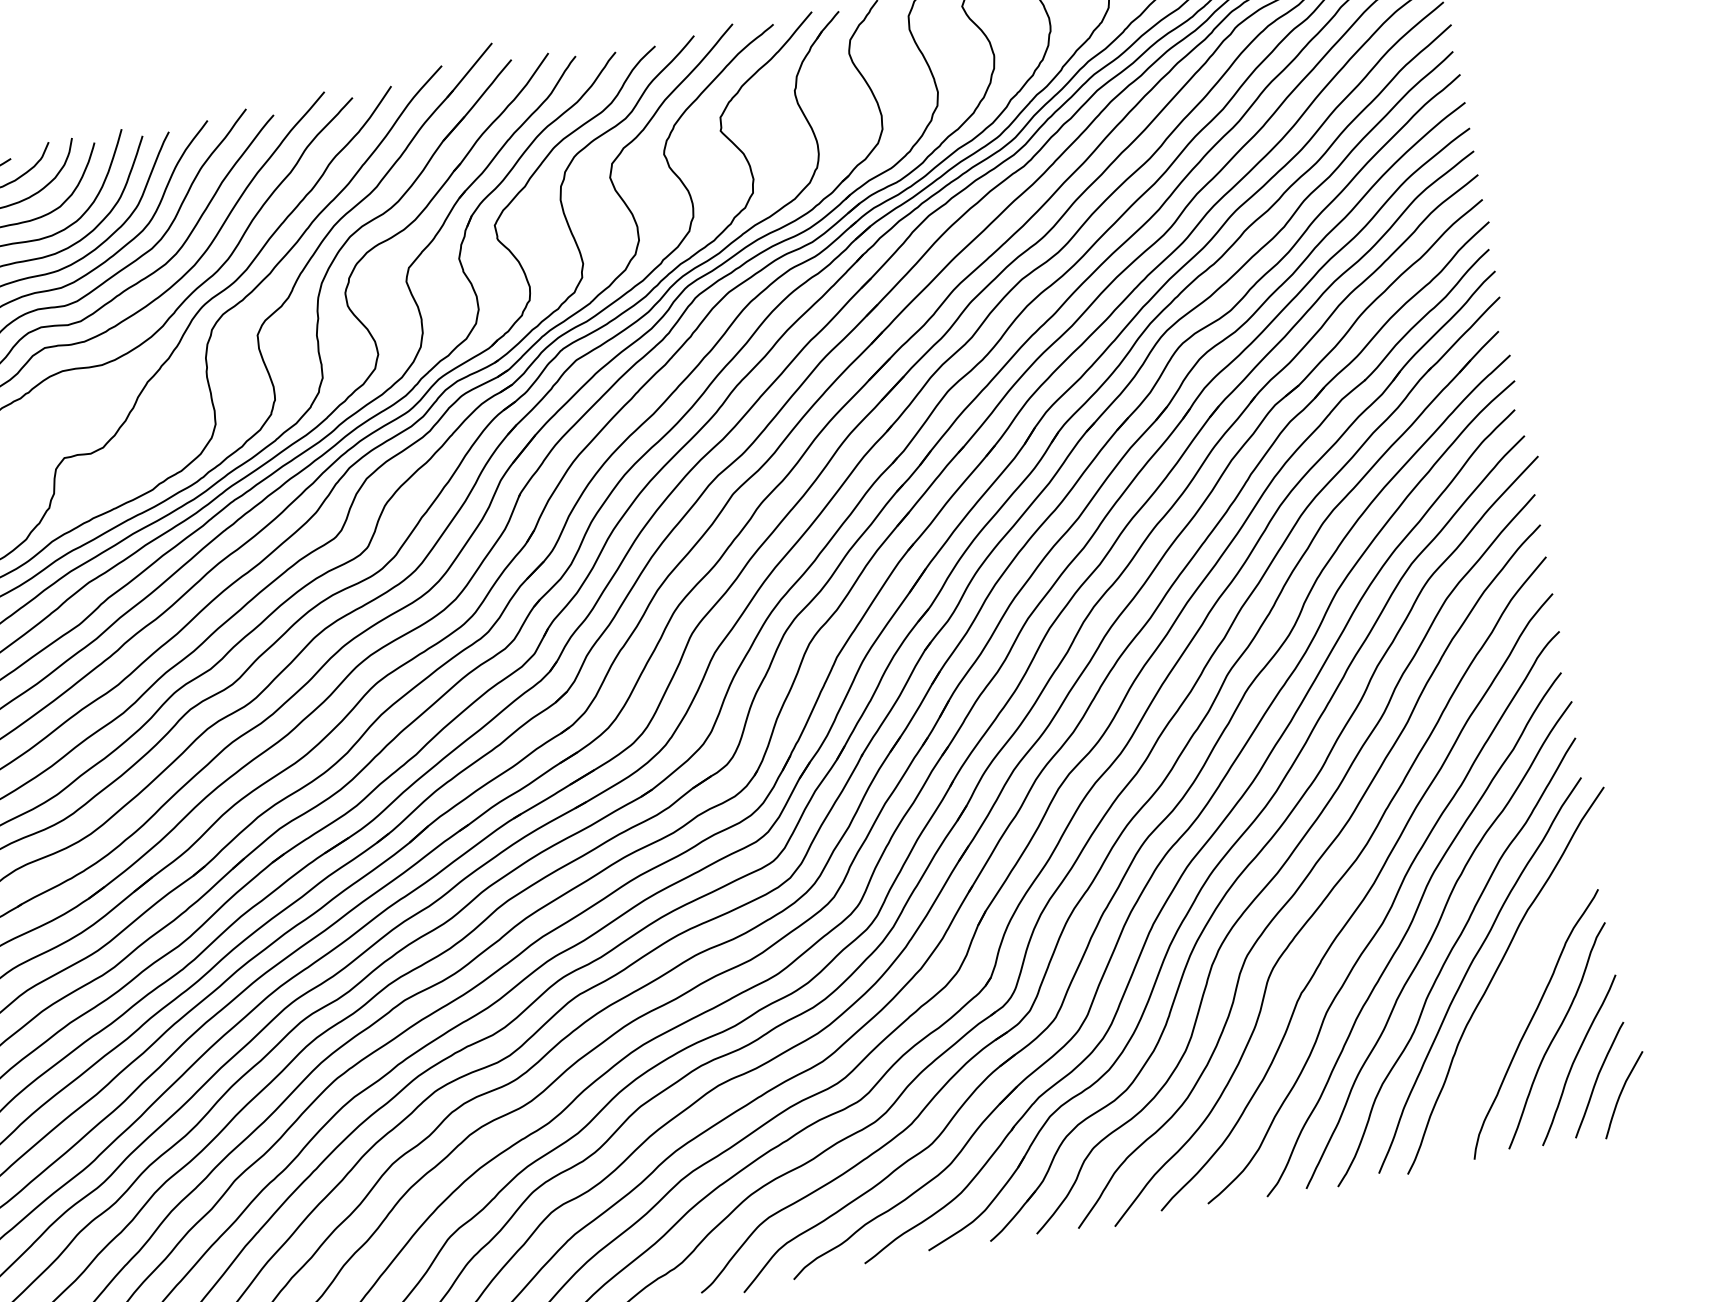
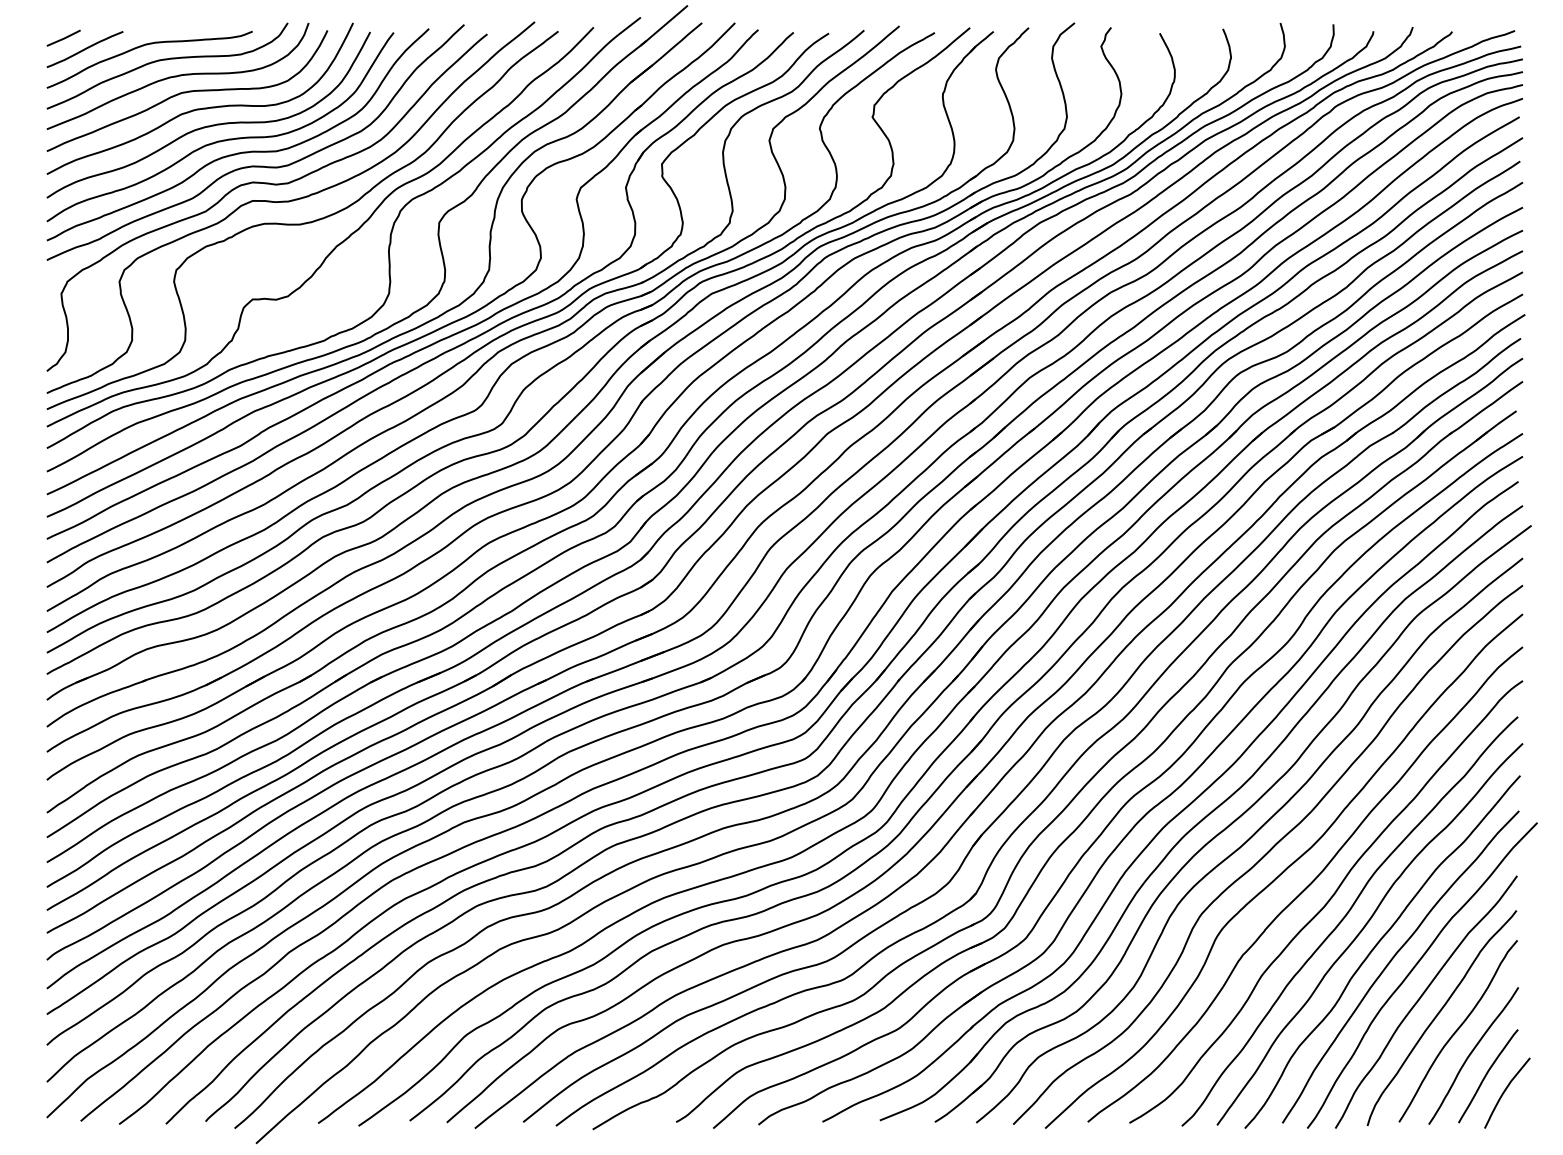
curve: (1508, 1007) -> (1420, 999), added

